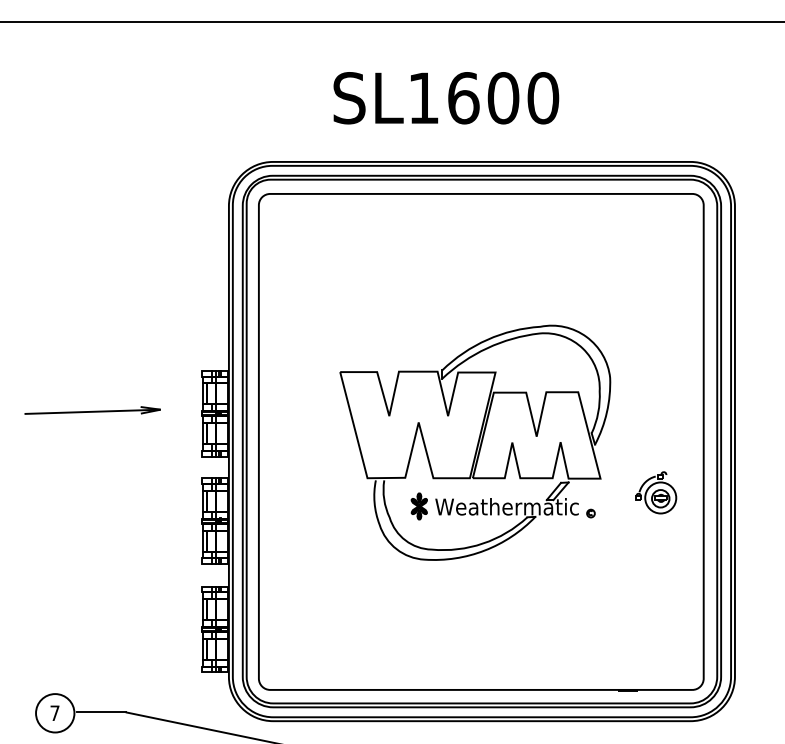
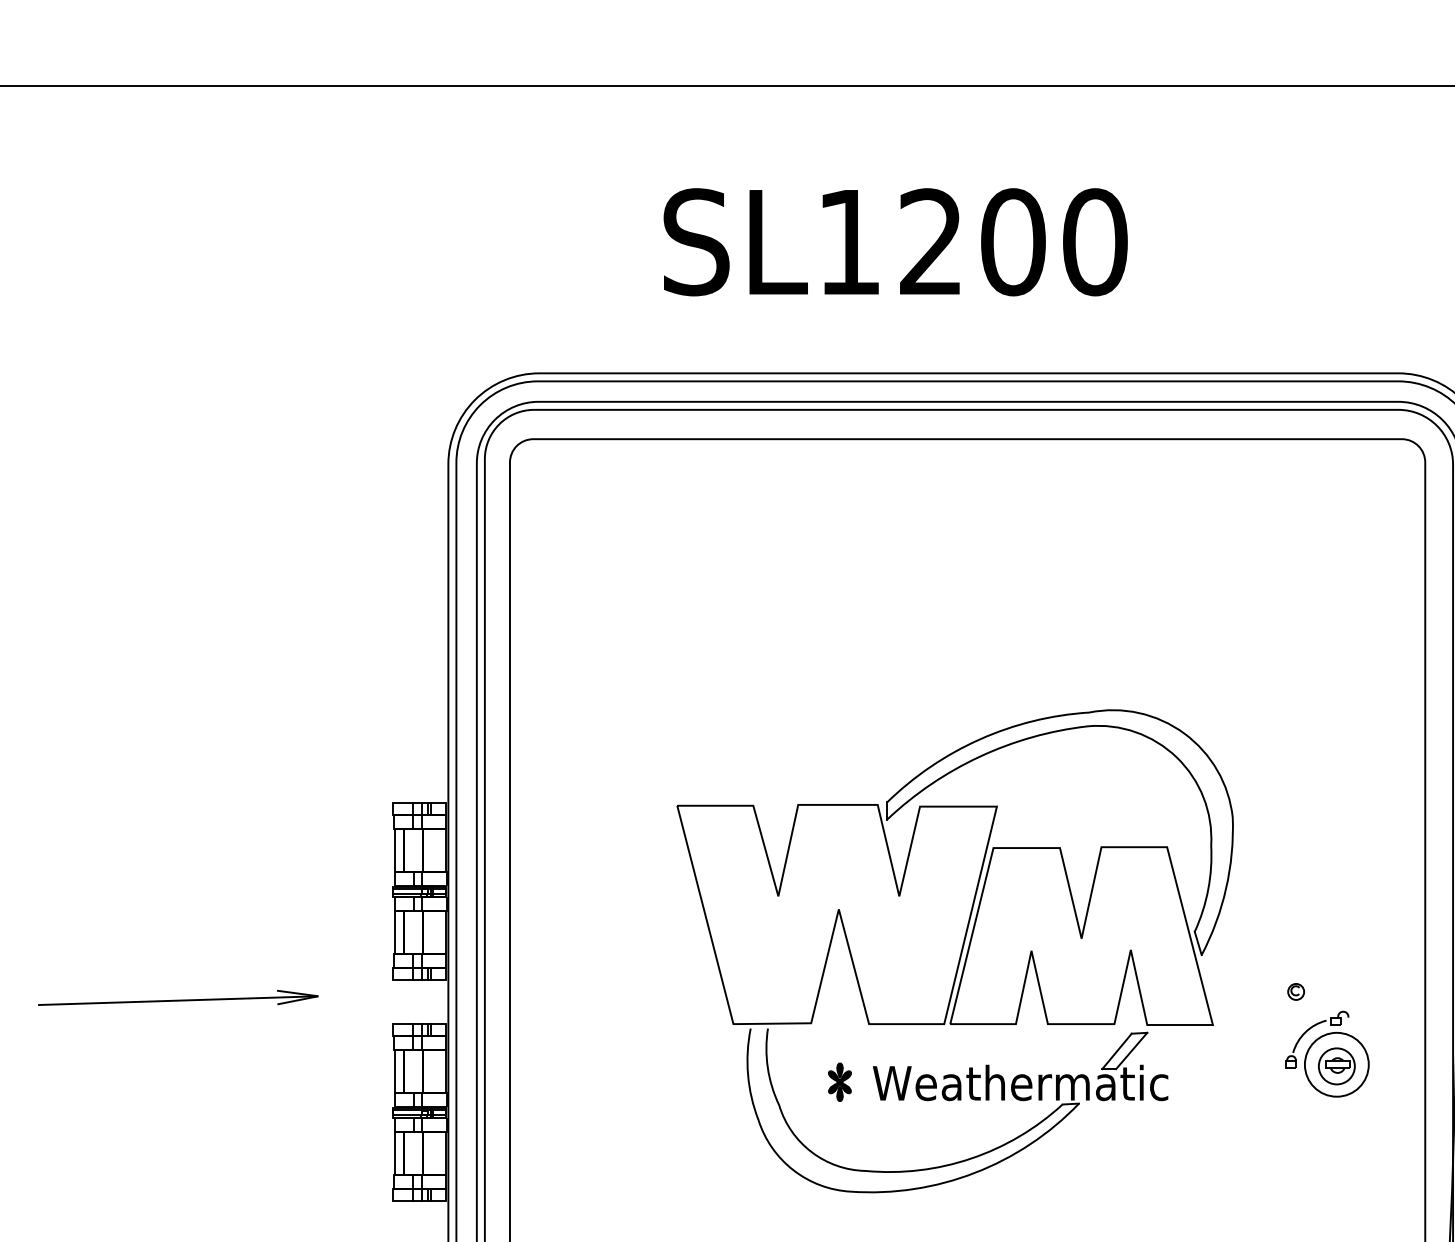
text: (463, 98) -> (930, 242), SL1600 -> SL1200
part: (92, 410) -> (177, 997), moved
part: (418, 506) -> (838, 1082), size x0.7
part: (590, 513) -> (1295, 991), moved

